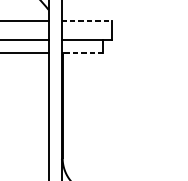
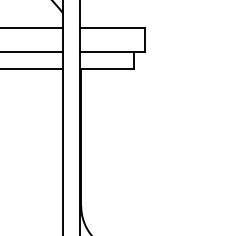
line: (86, 20) -> (112, 27), dashed -> solid
line: (82, 53) -> (106, 69), dashed -> solid

